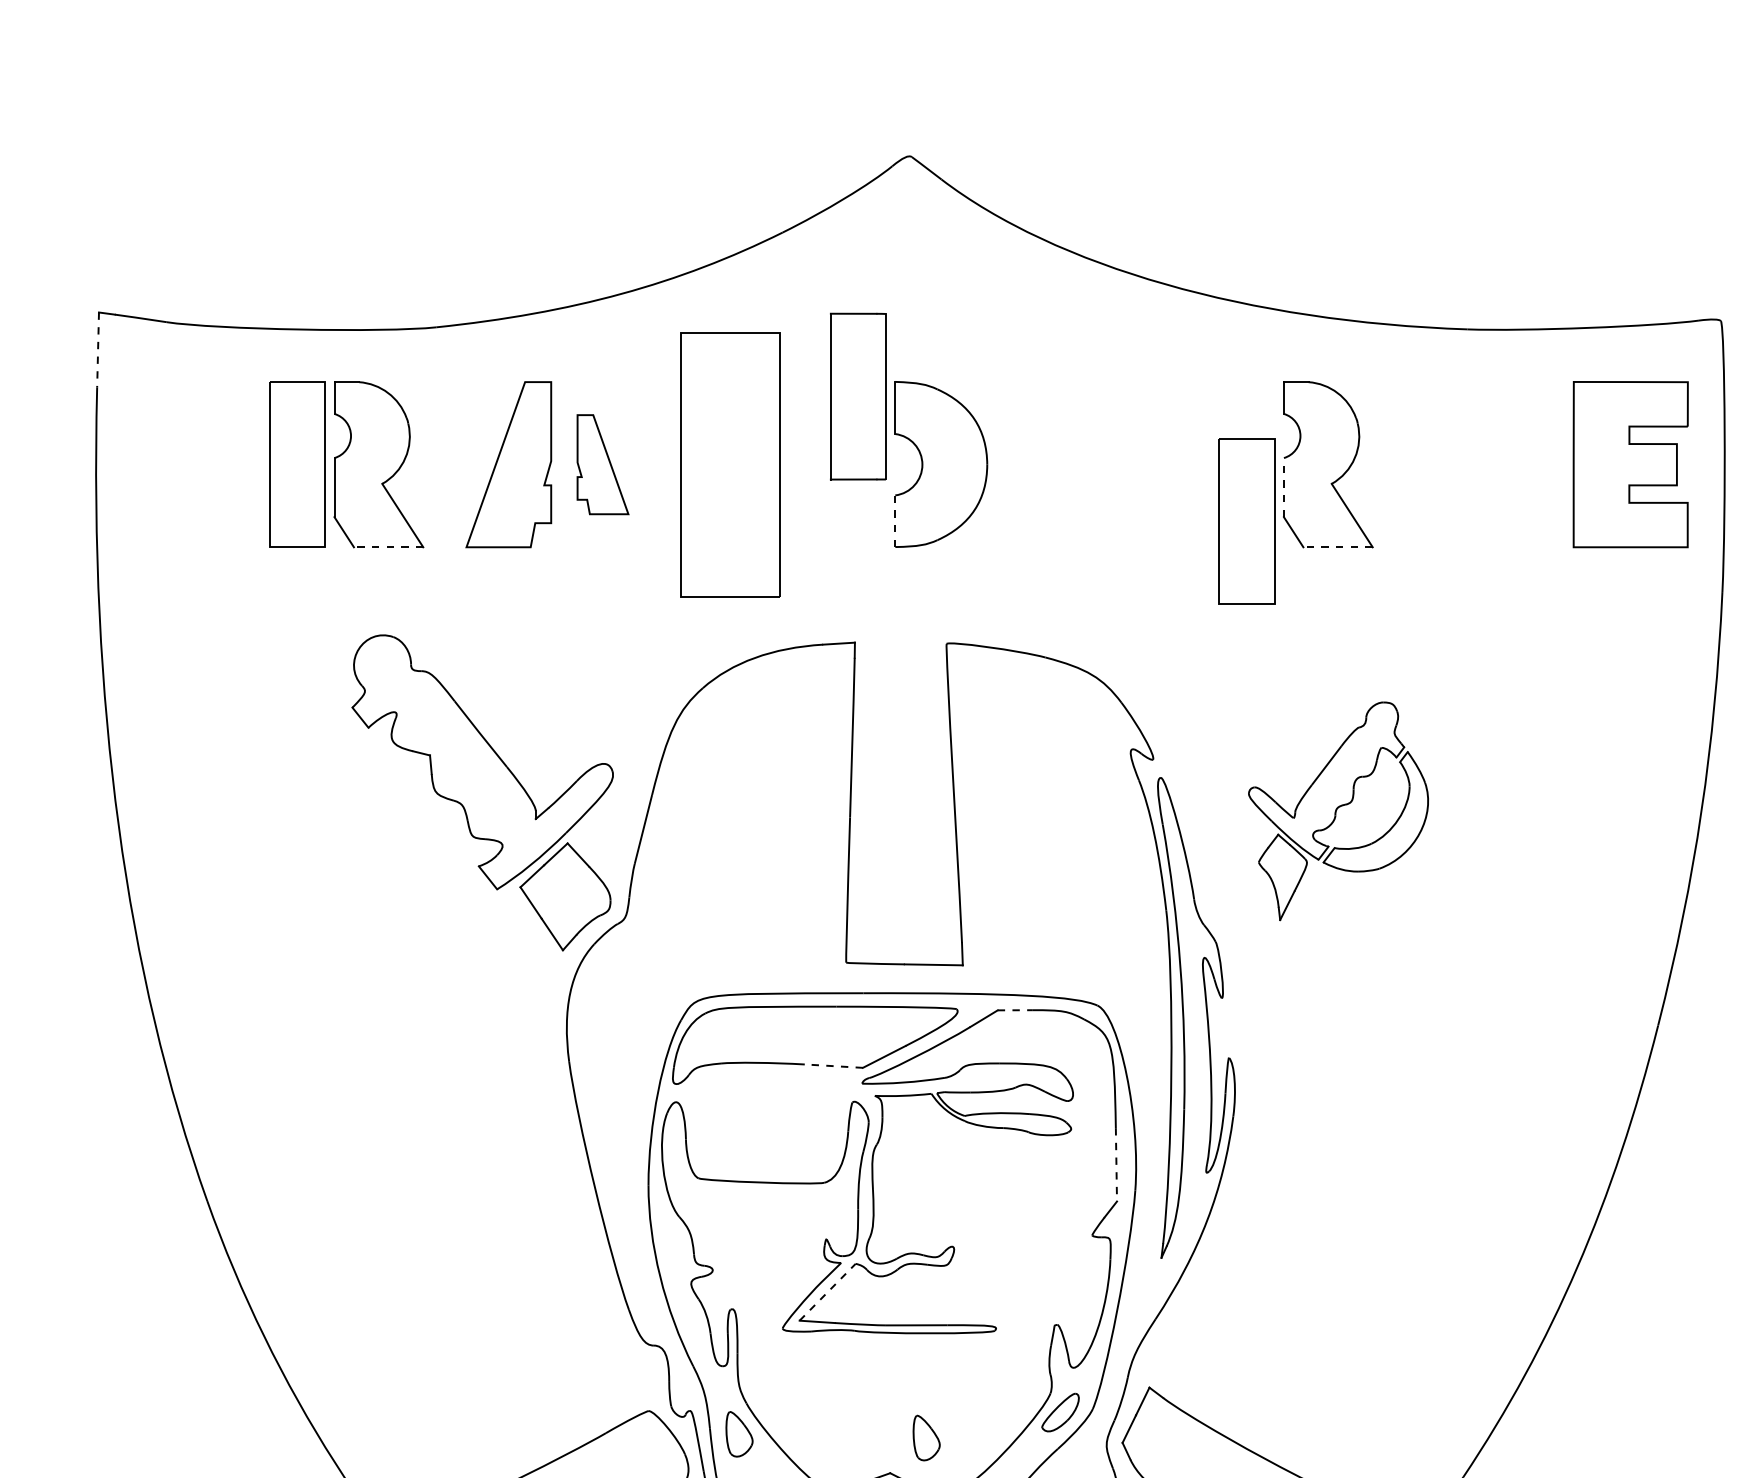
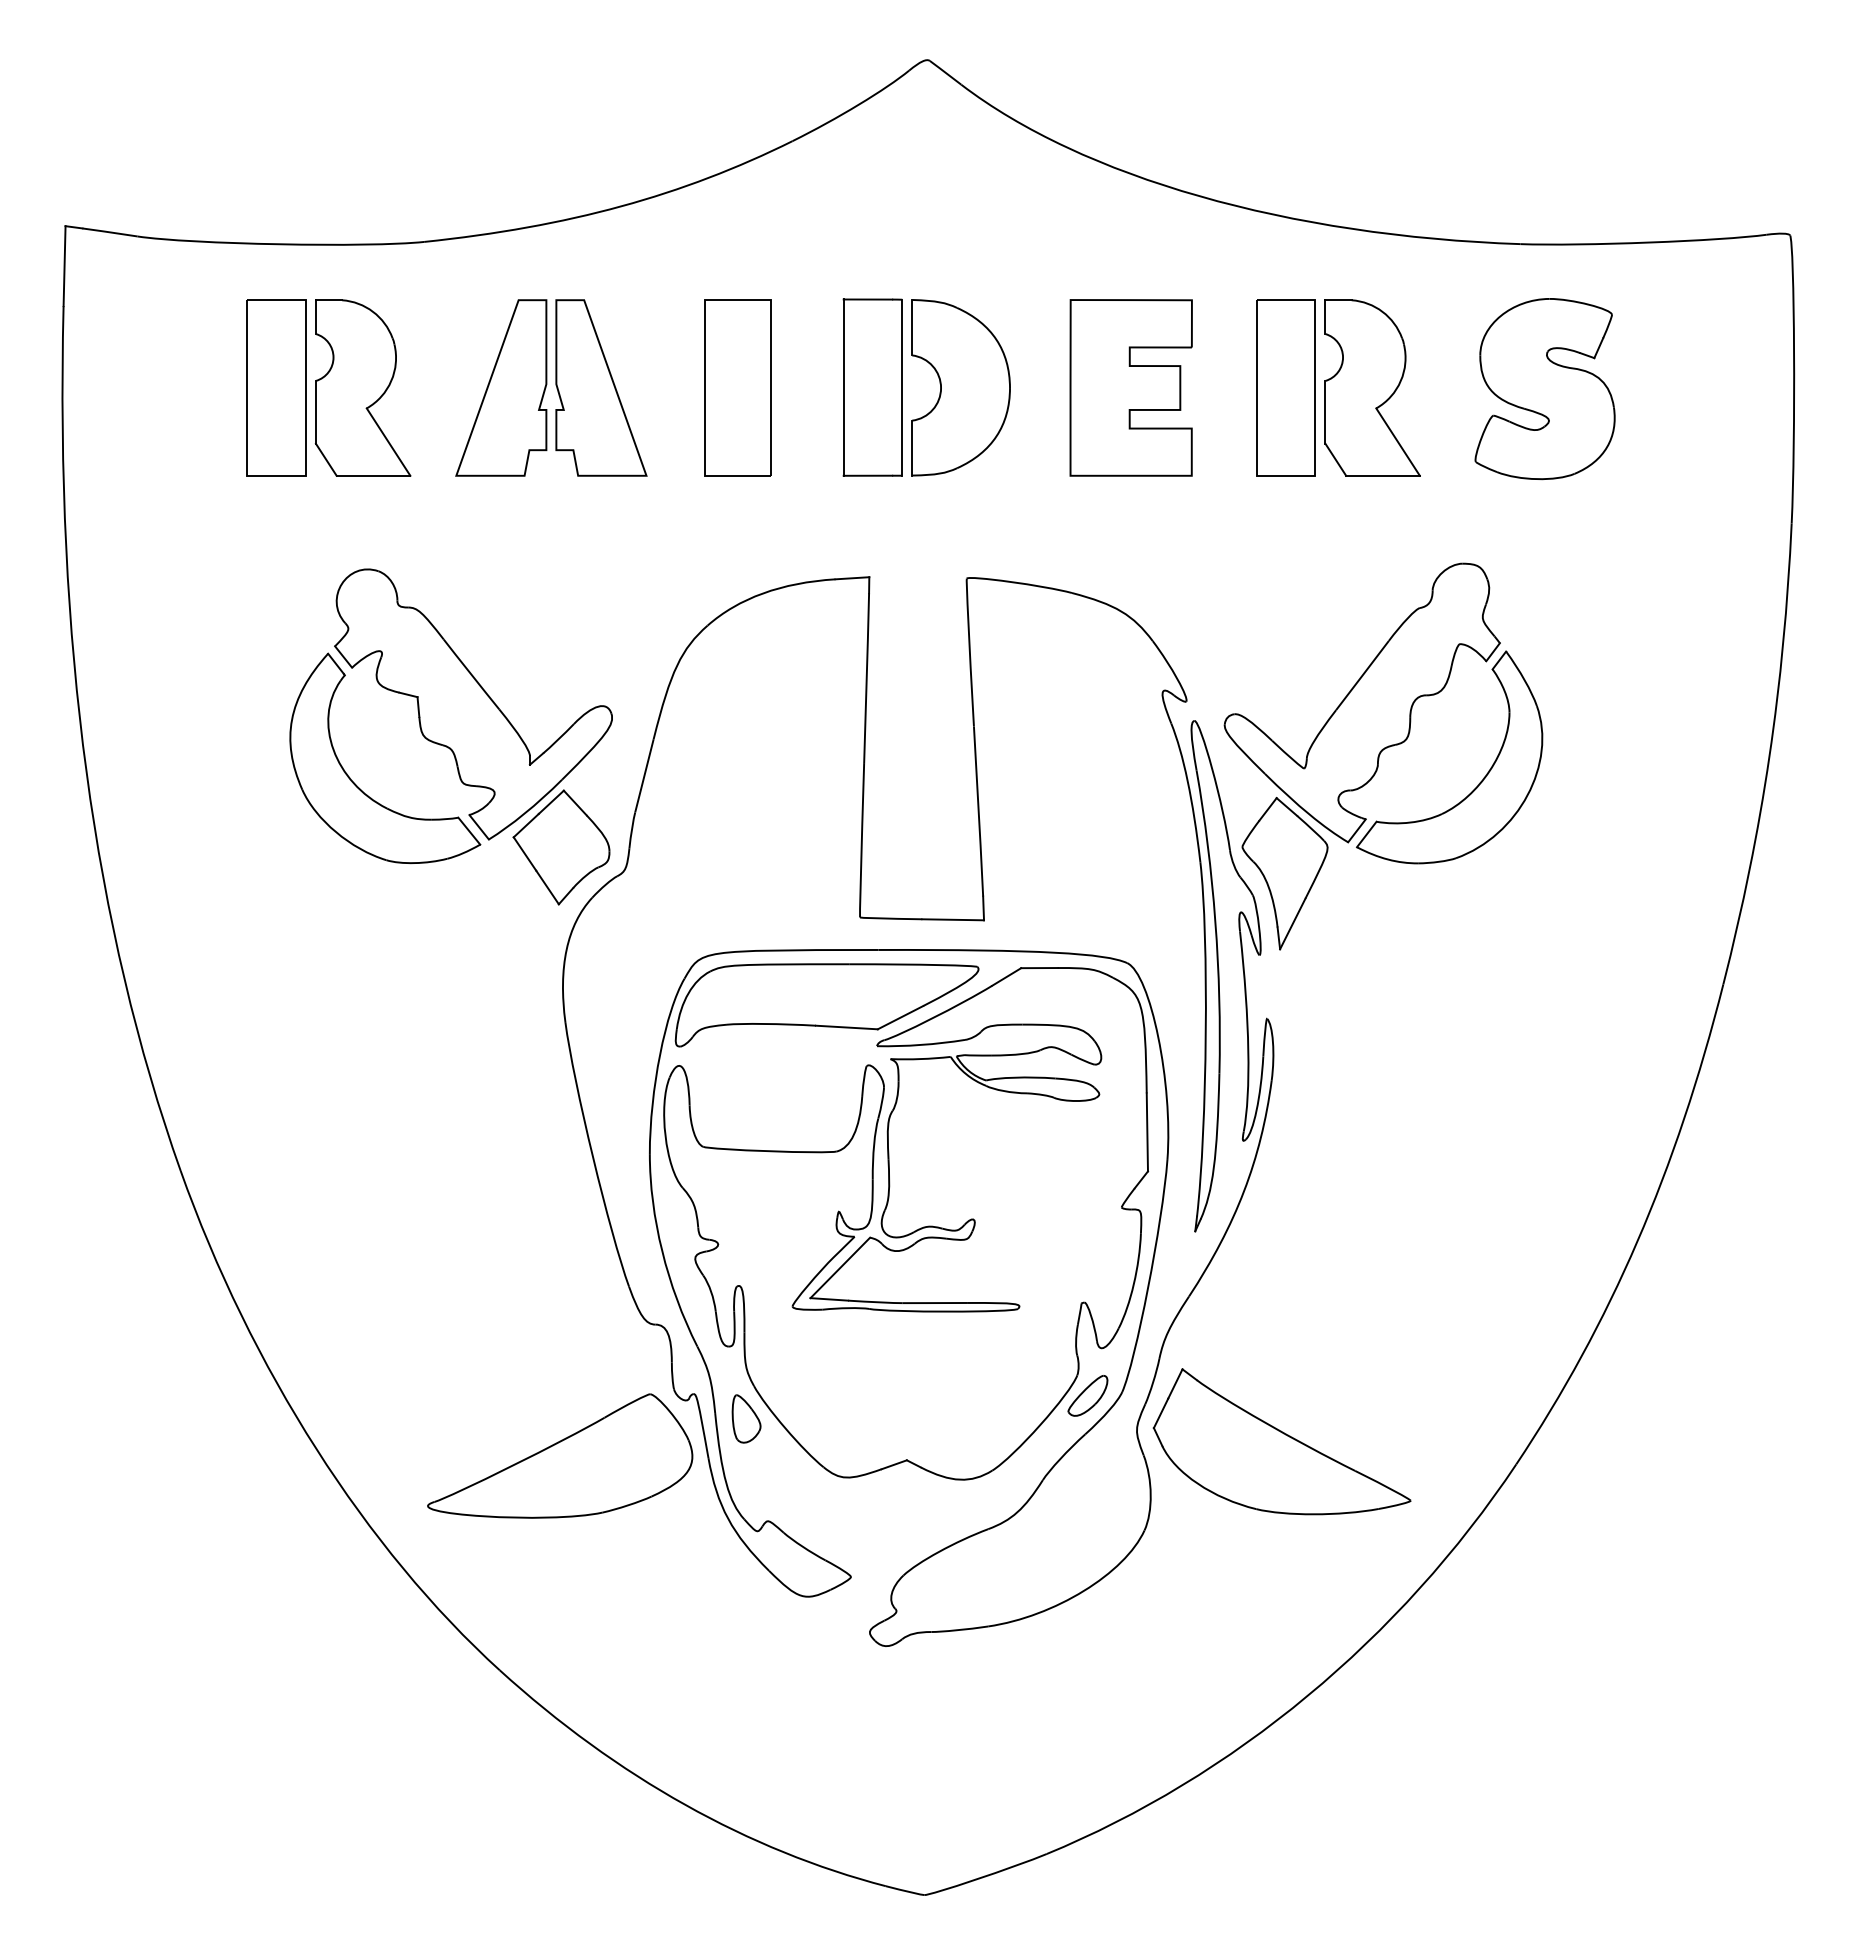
line: (98, 350) -> (64, 266), dashed -> solid
part: (857, 396) -> (872, 387), moved
part: (603, 464) -> (601, 387), size x1.67
part: (730, 464) -> (737, 387), size x0.62
part: (1630, 464) -> (1130, 387), moved
part: (1489, 466) -> (1544, 389), added
line: (1283, 486) -> (1325, 411), dashed -> solid
line: (895, 520) -> (912, 447), dashed -> solid
part: (1246, 520) -> (1285, 387), moved
line: (388, 546) -> (373, 475), dashed -> solid
line: (1338, 546) -> (1383, 475), dashed -> solid
part: (1338, 811) -> (1383, 756), size x1.67
part: (373, 838) -> (357, 785), added
line: (1014, 1010) -> (1039, 968), dashed -> solid
line: (833, 1066) -> (846, 1027), dashed -> solid
line: (1116, 1164) -> (1147, 1132), dashed -> solid
line: (827, 1291) -> (840, 1267), dashed -> solid
part: (926, 1437) -> (945, 1422), removed

